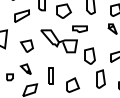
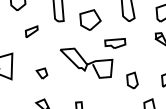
part: (21, 15) -> (31, 31), size x0.6
part: (26, 45) -> (41, 72), size x0.6
part: (89, 55) -> (131, 79), size x0.7

